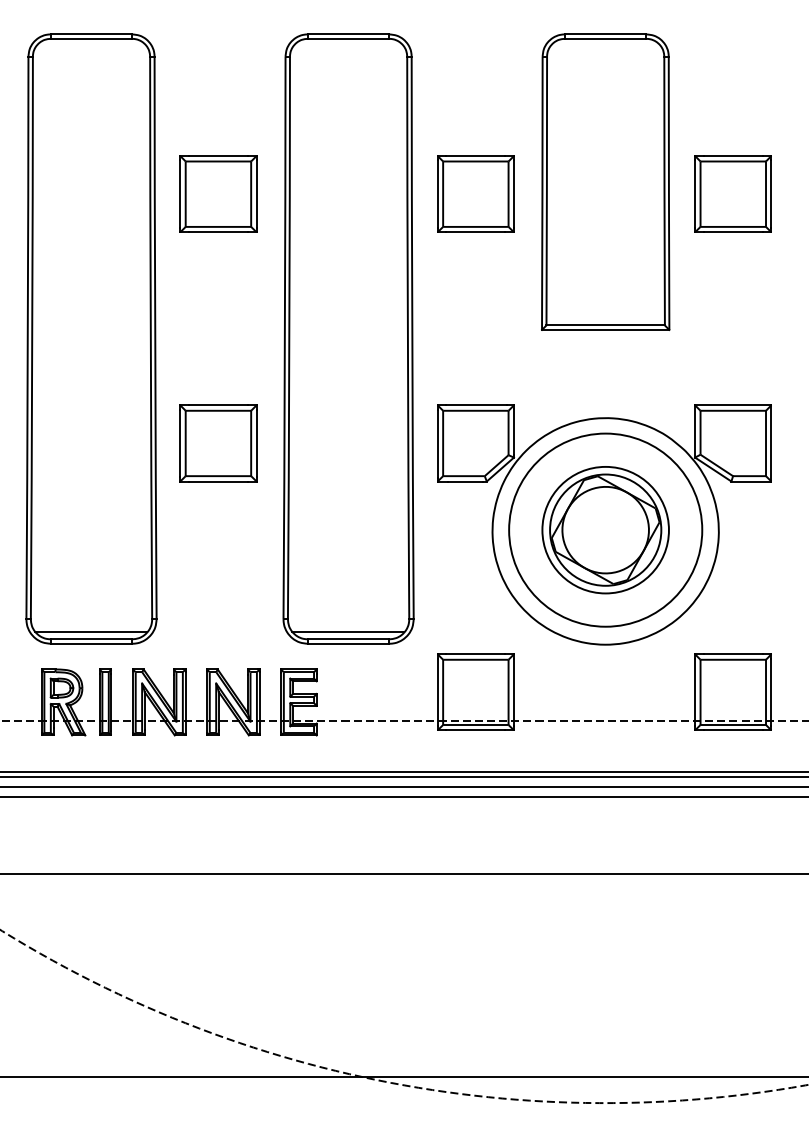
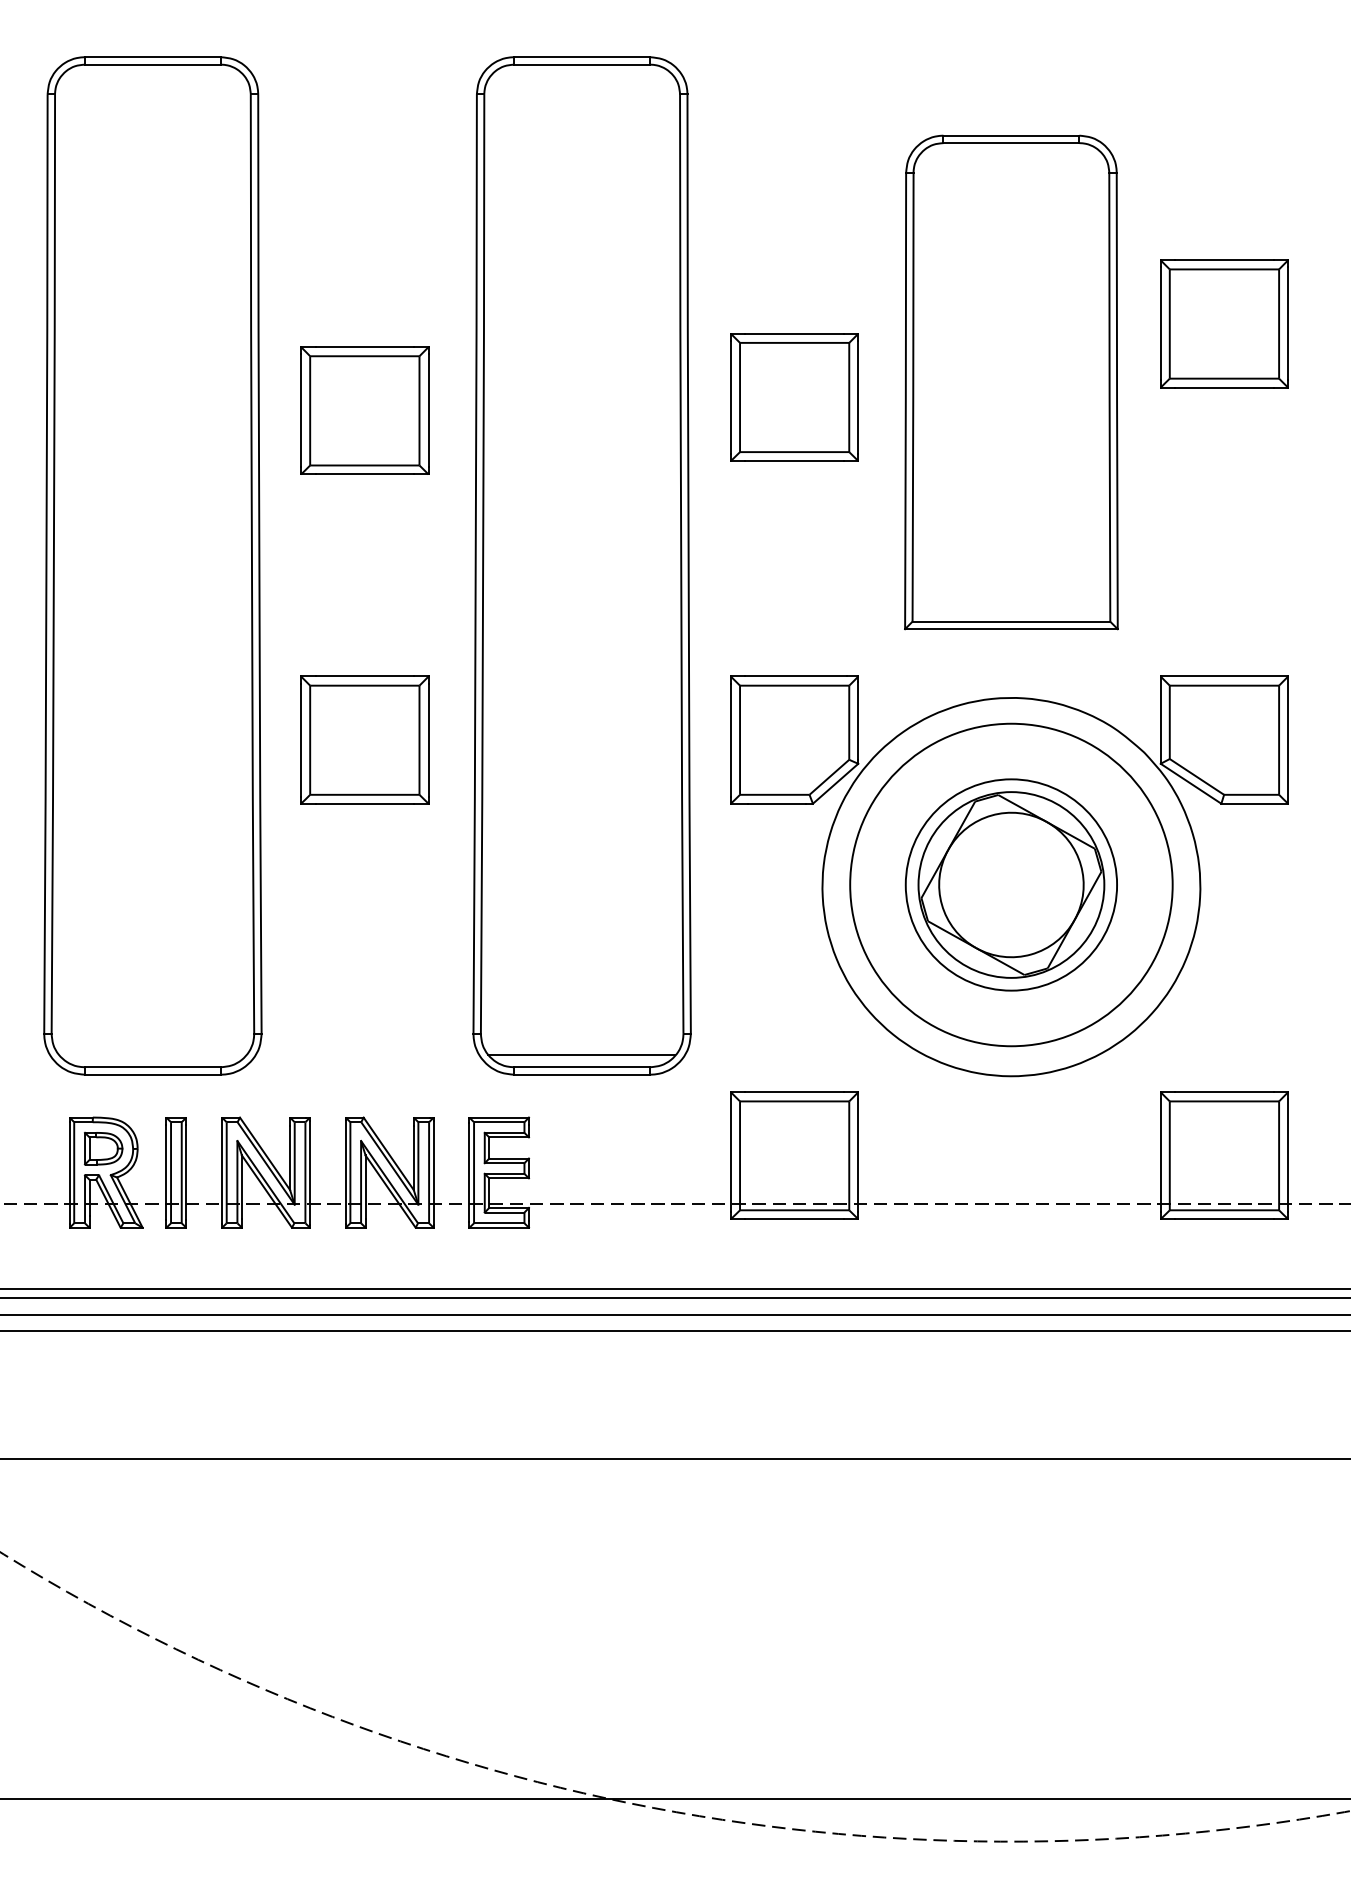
part: (605, 181) -> (1011, 381), moved
part: (218, 193) -> (364, 409), moved
part: (475, 193) -> (794, 396), moved
line: (91, 631) -> (152, 1054), removed

